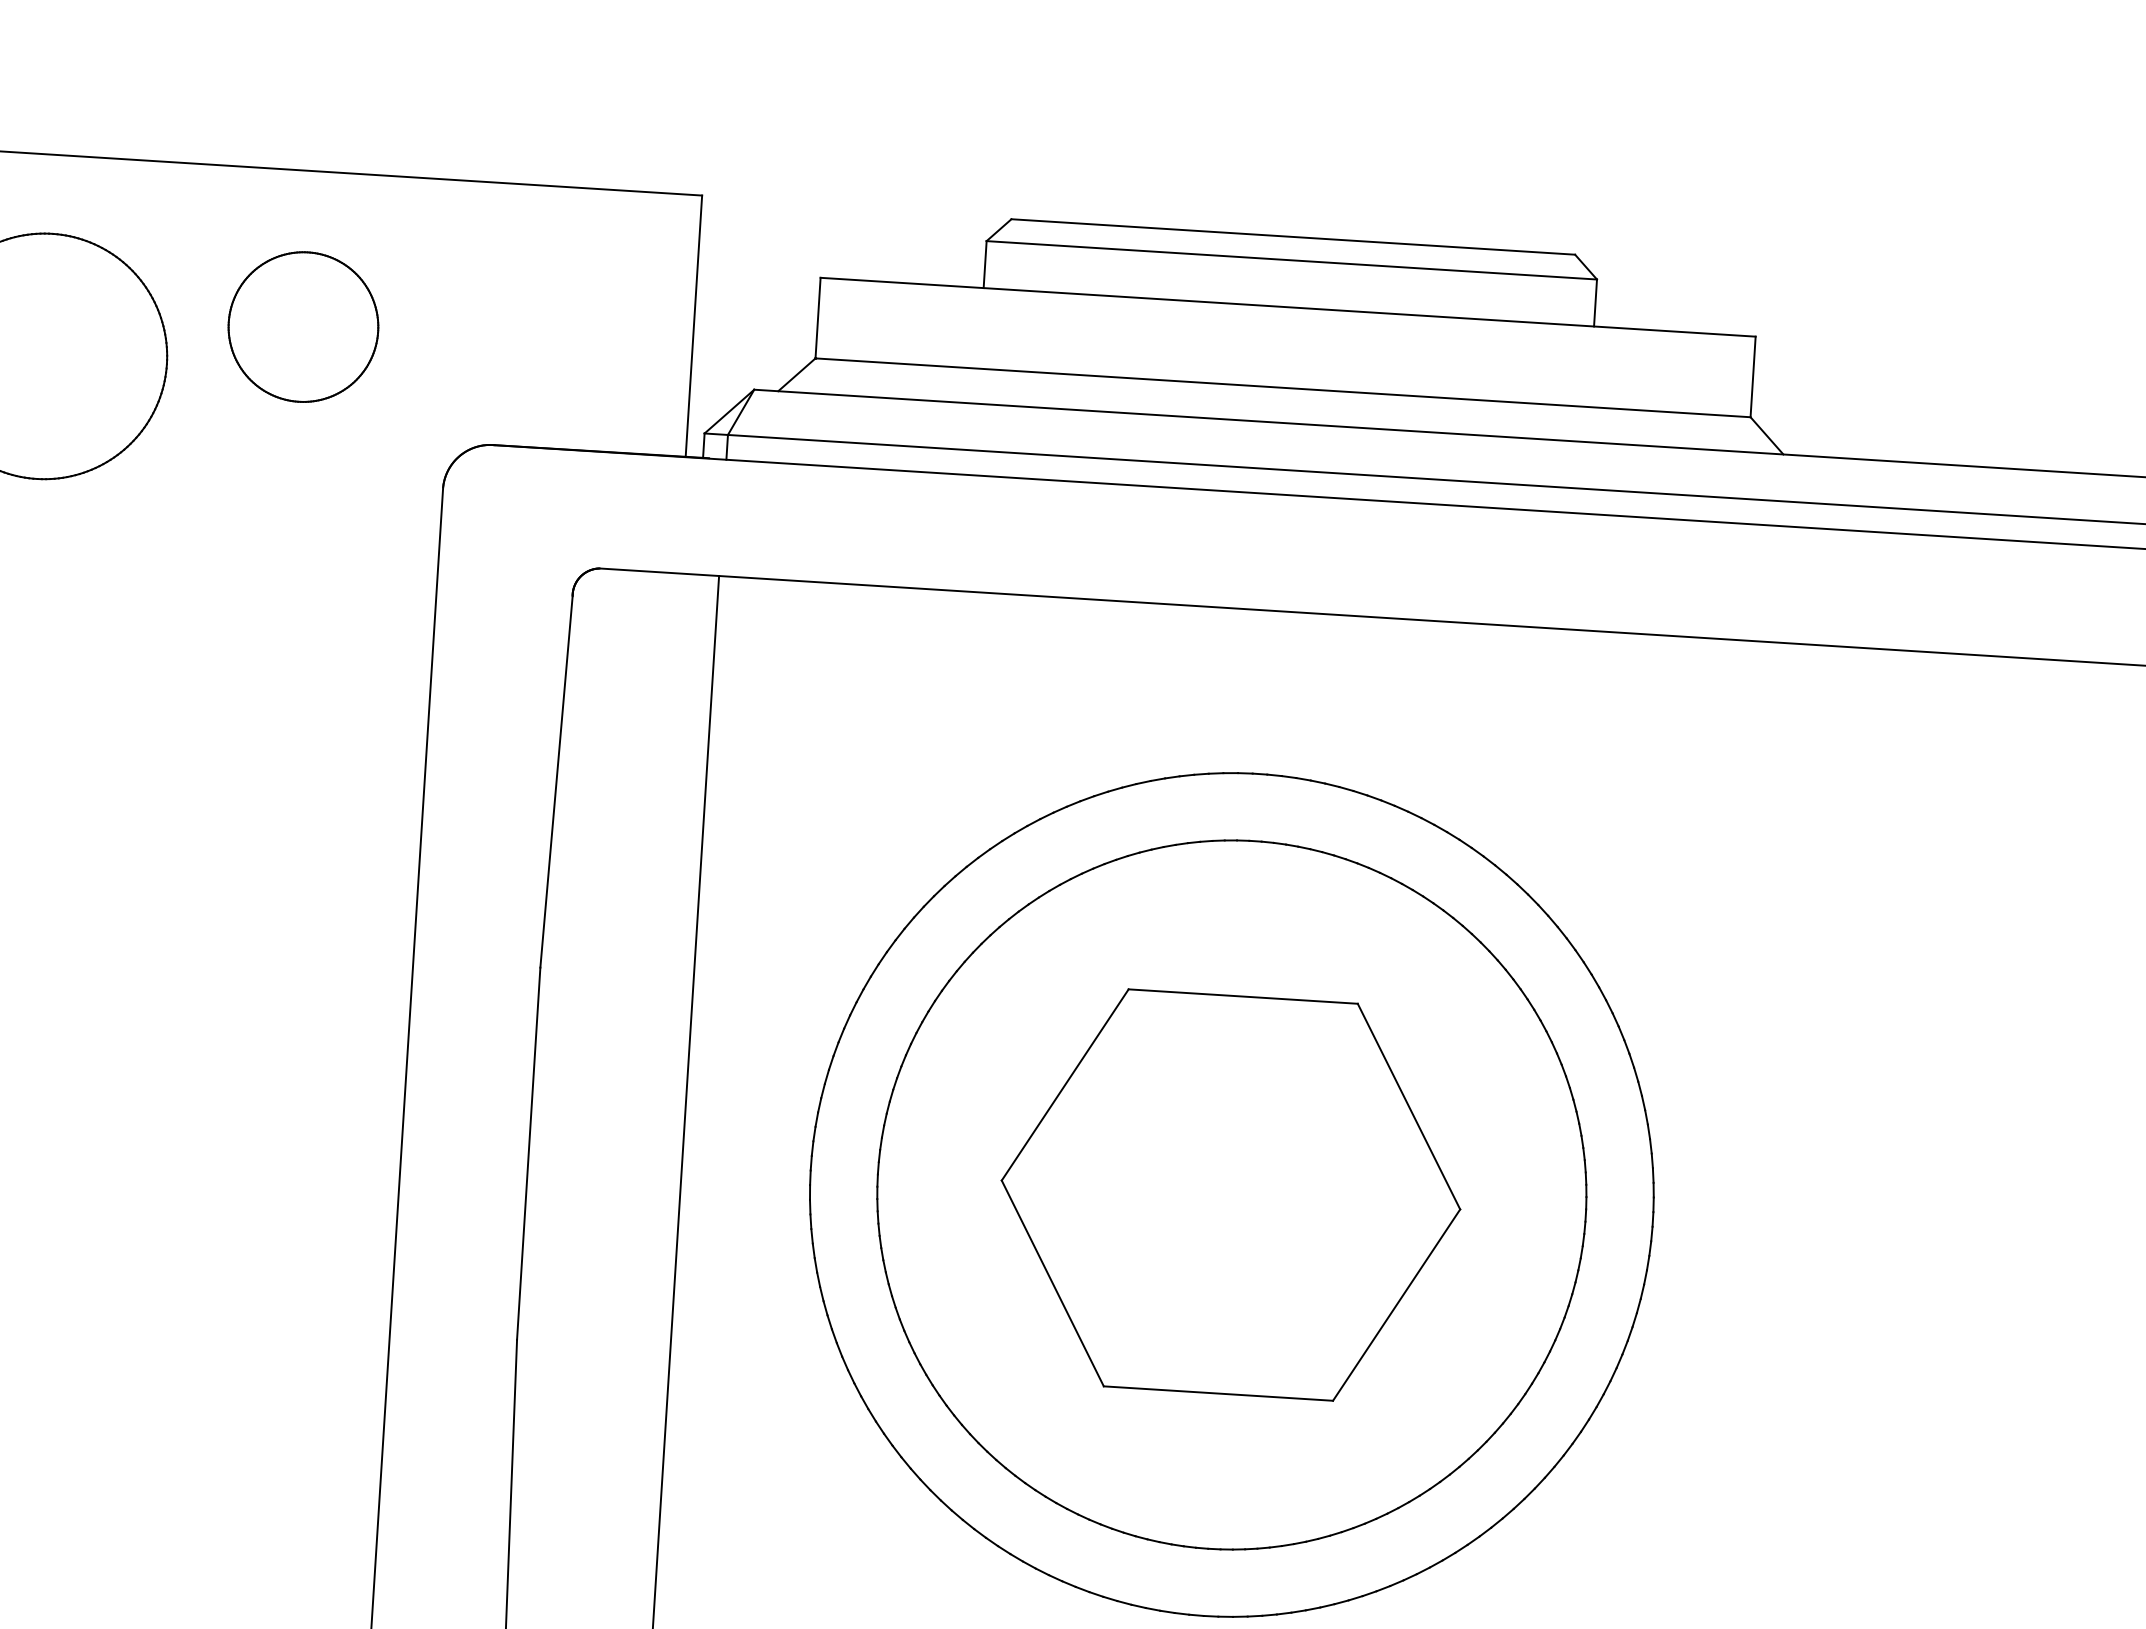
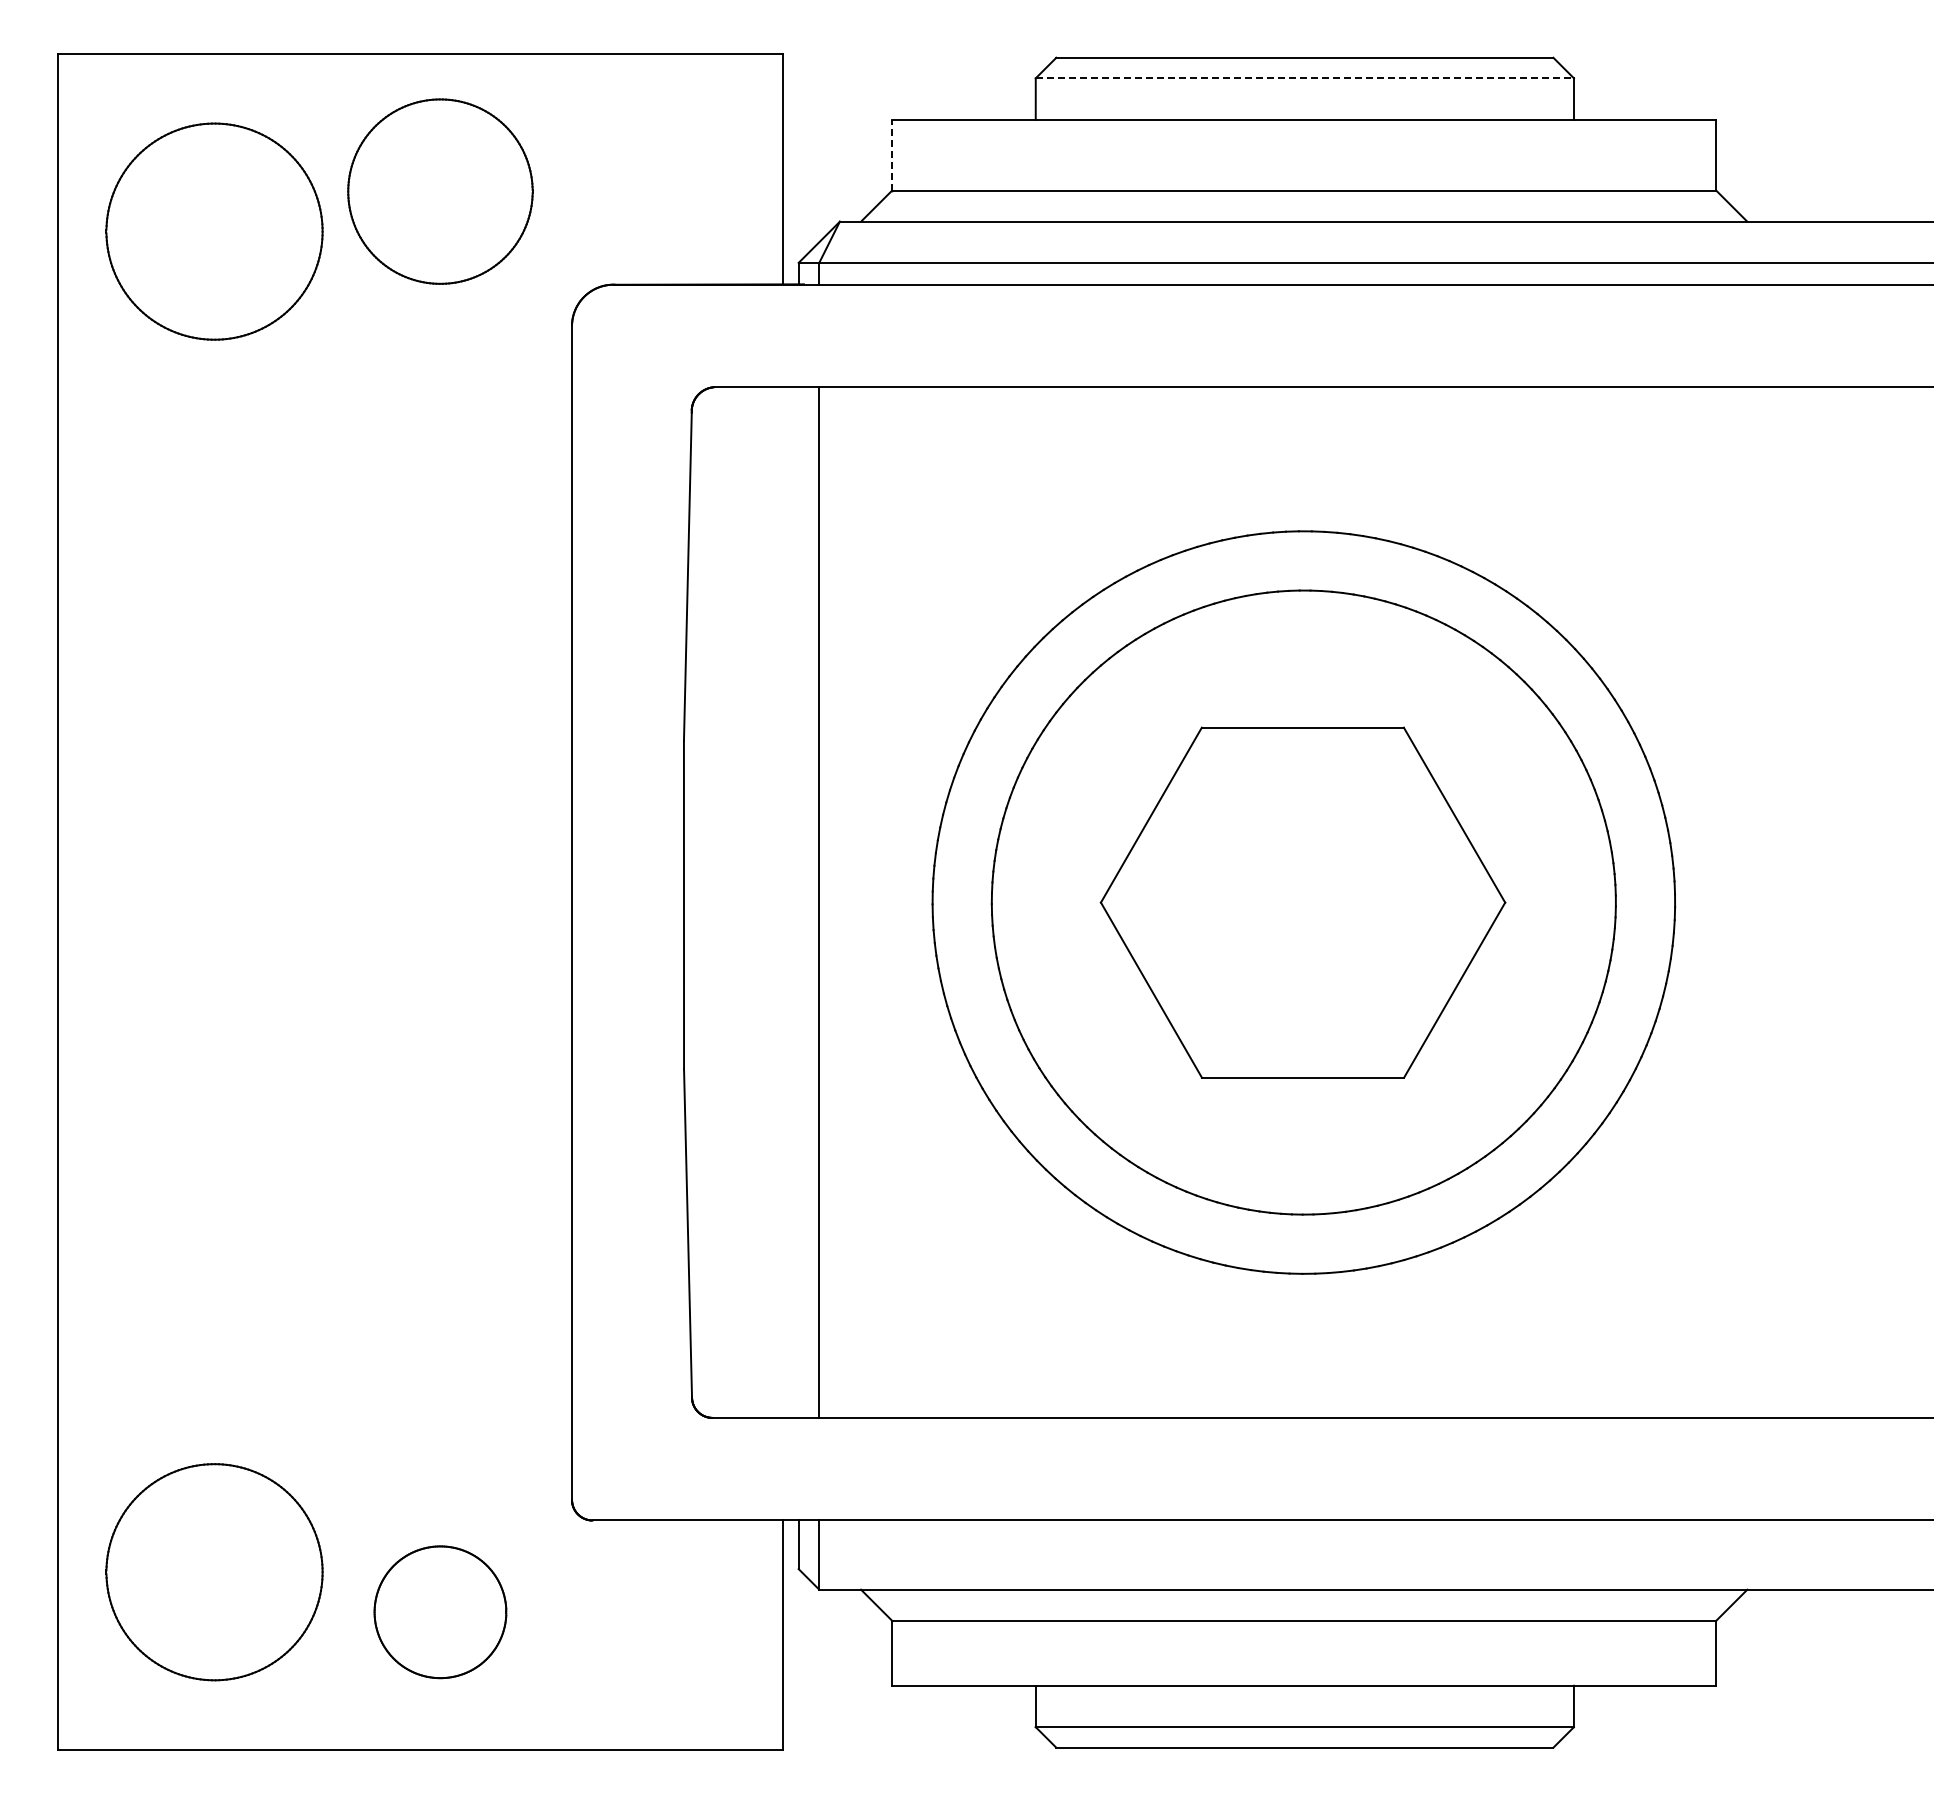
line: (1292, 260) -> (1305, 78), solid -> dashed
line: (817, 318) -> (891, 155), solid -> dashed
part: (303, 326) -> (440, 191), size x1.4

